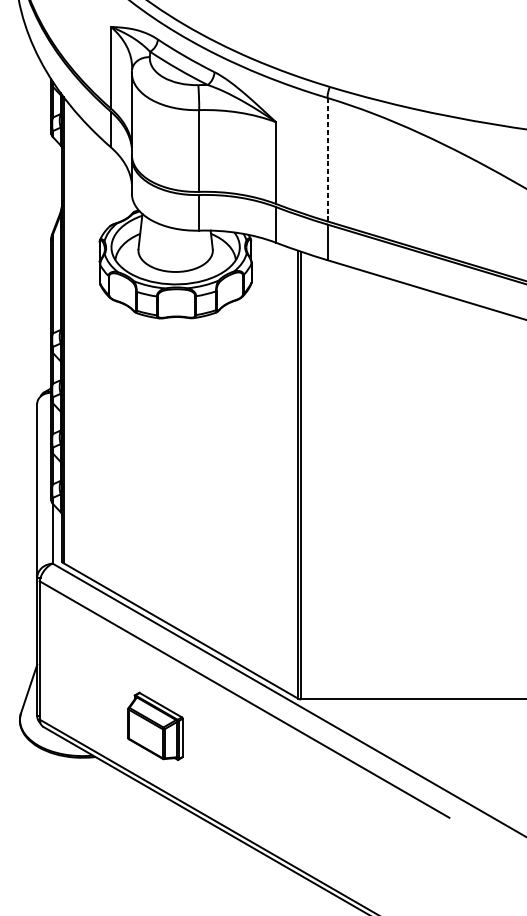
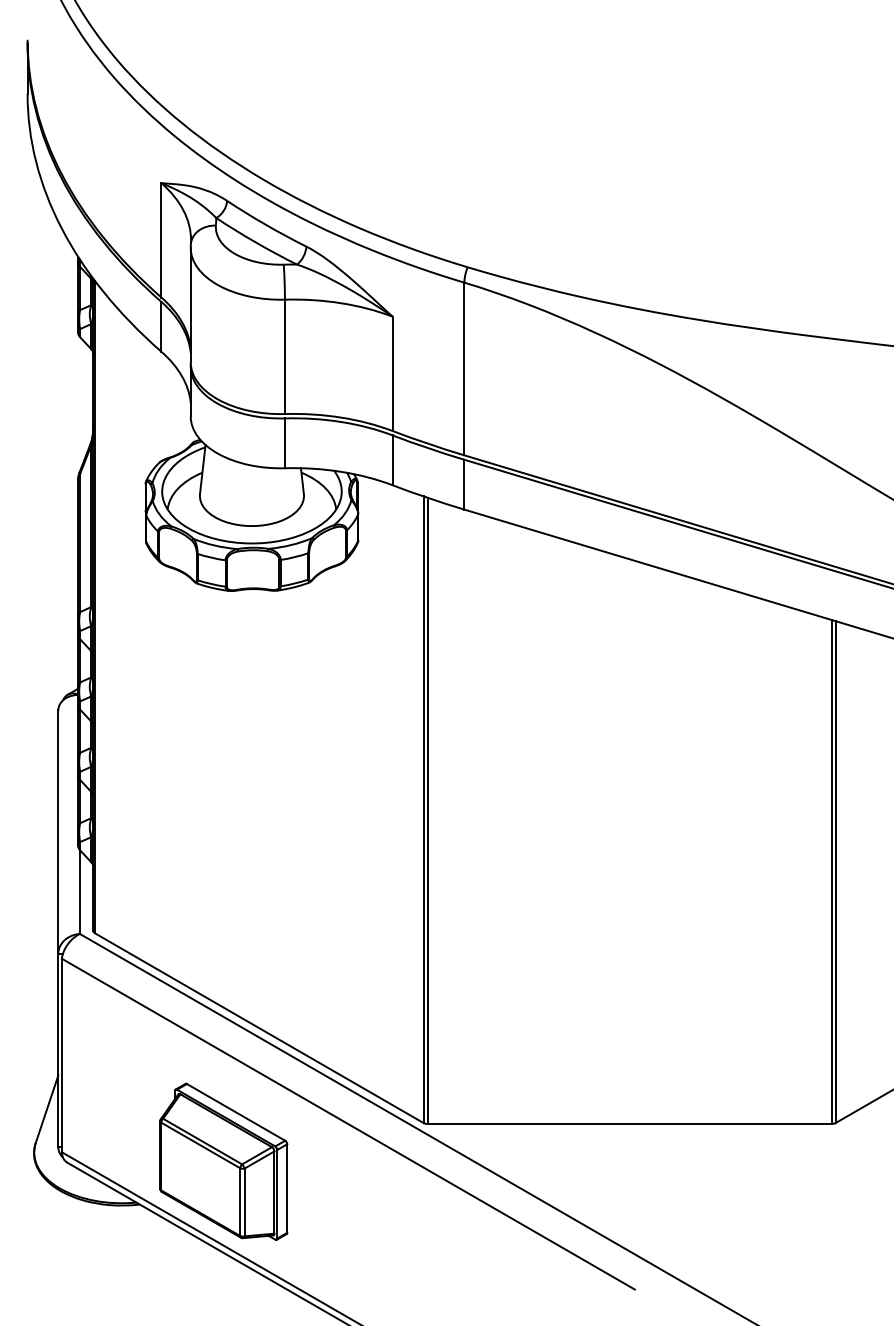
line: (327, 159) -> (464, 368), dashed -> solid
part: (155, 726) -> (223, 1161), size x1.67

